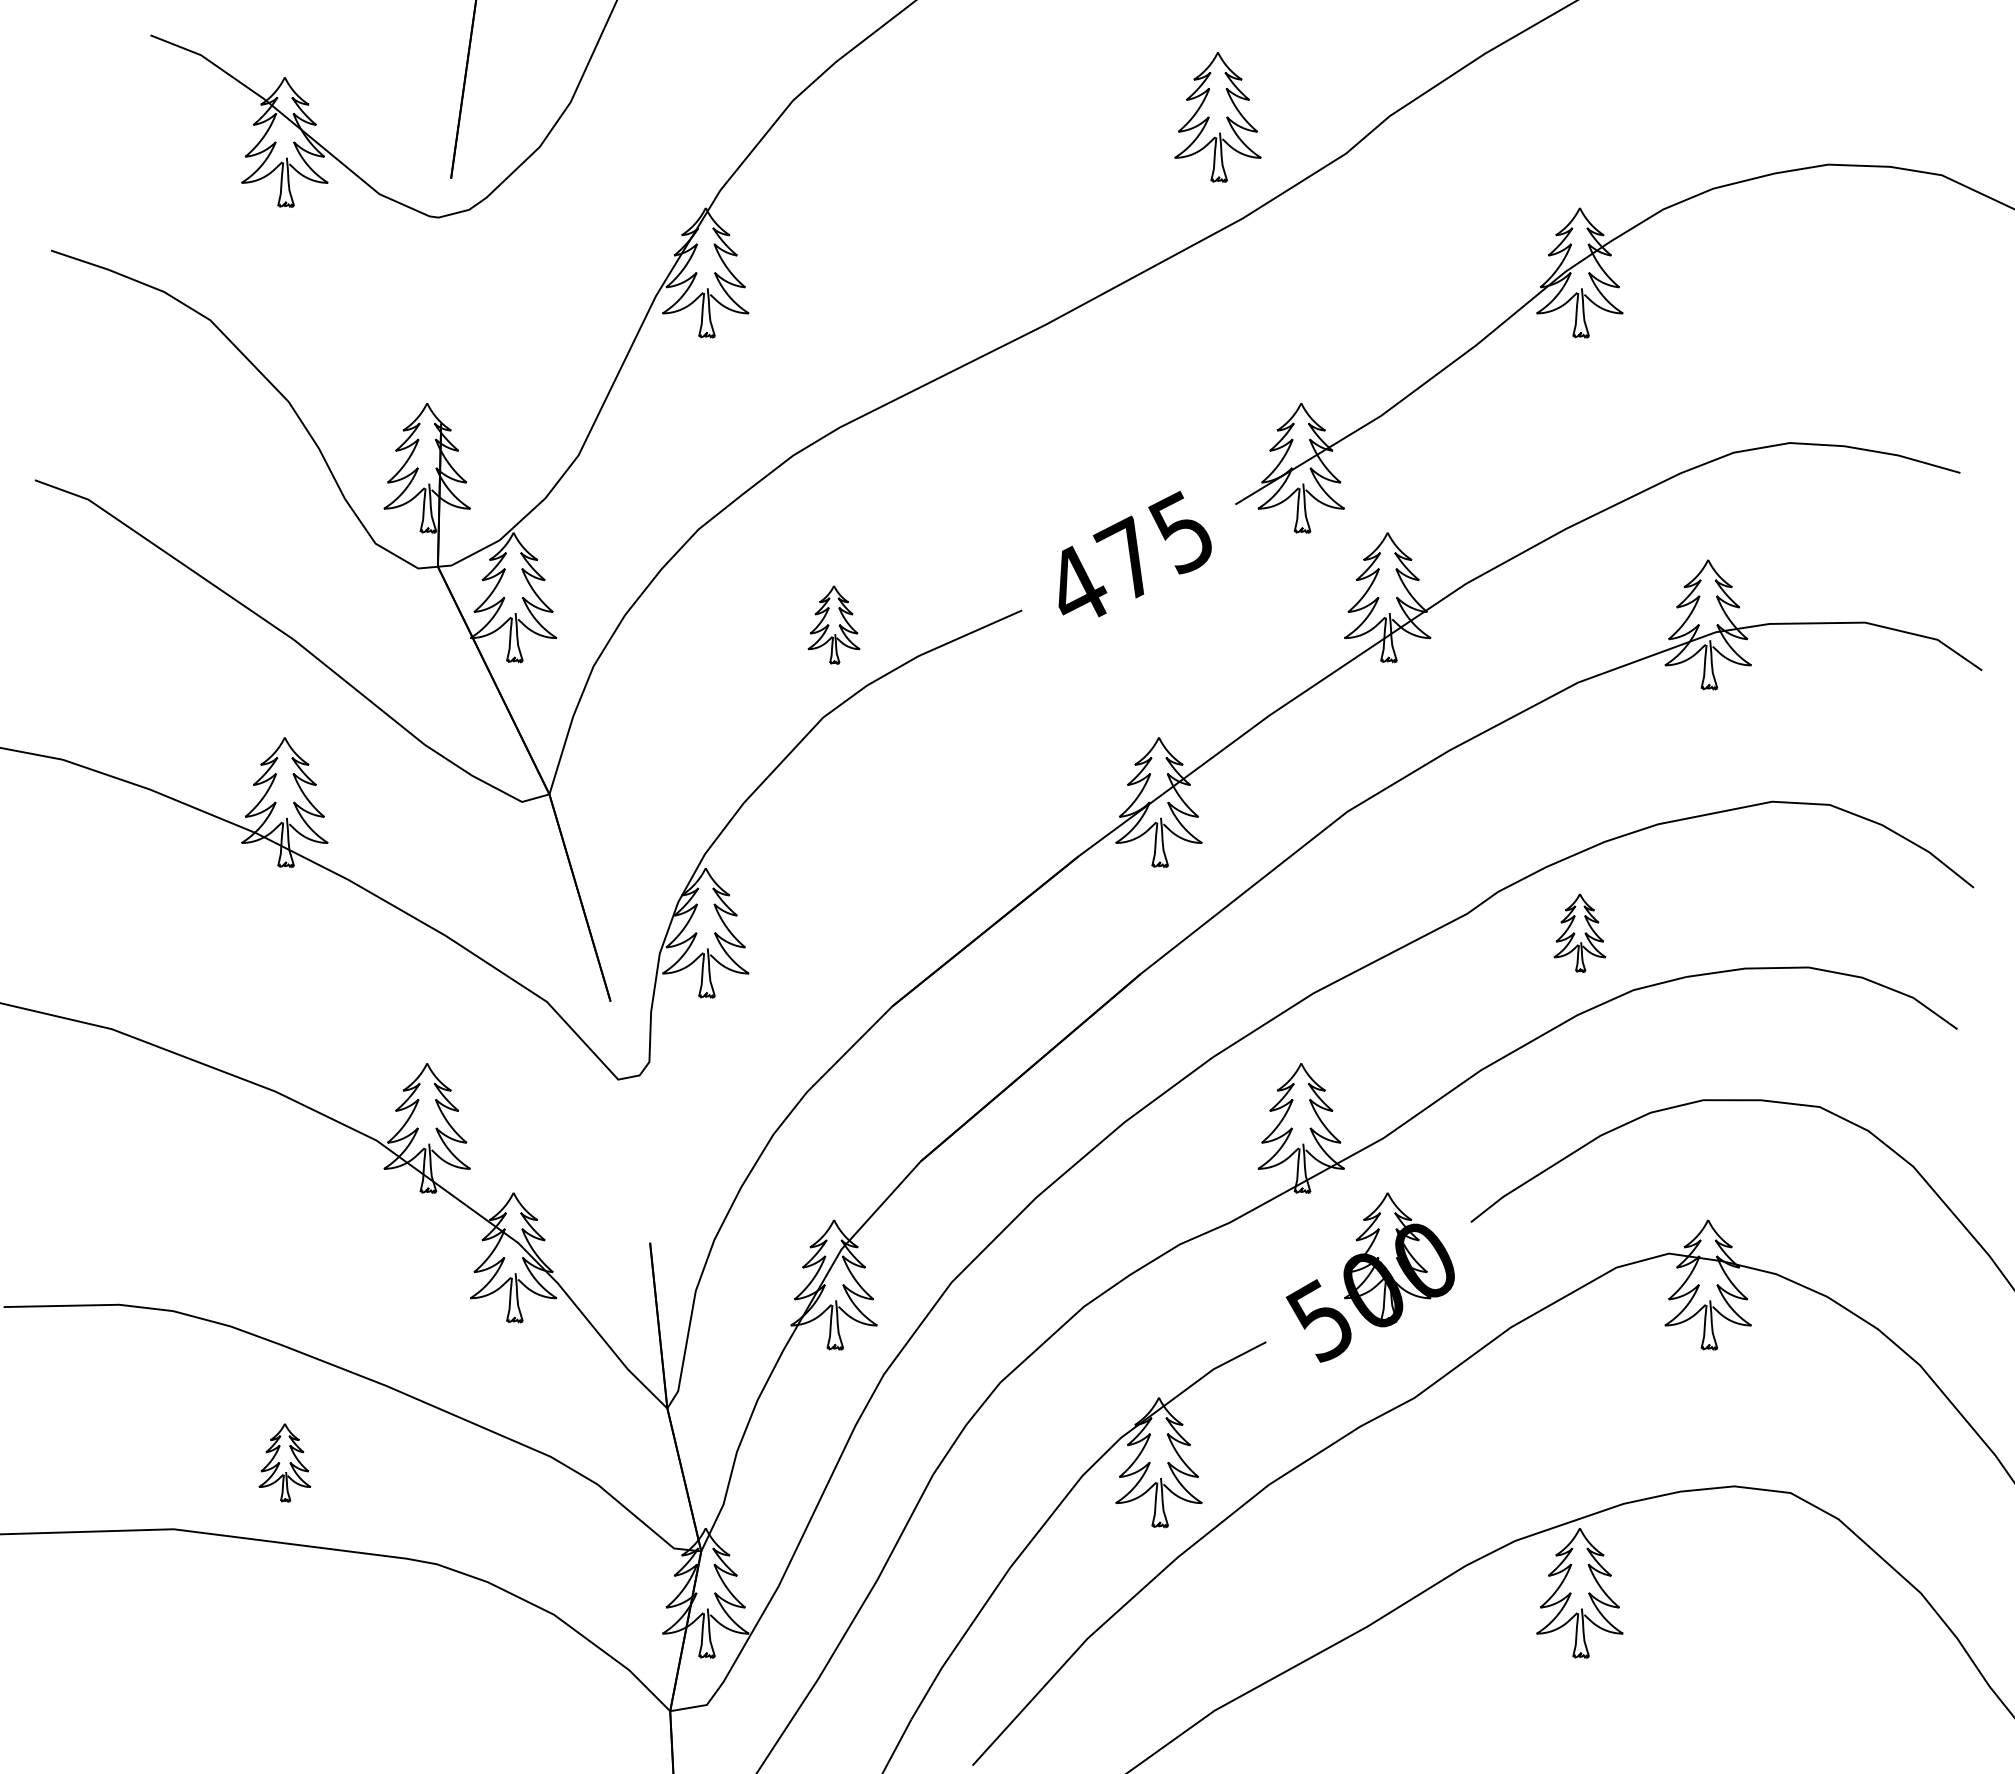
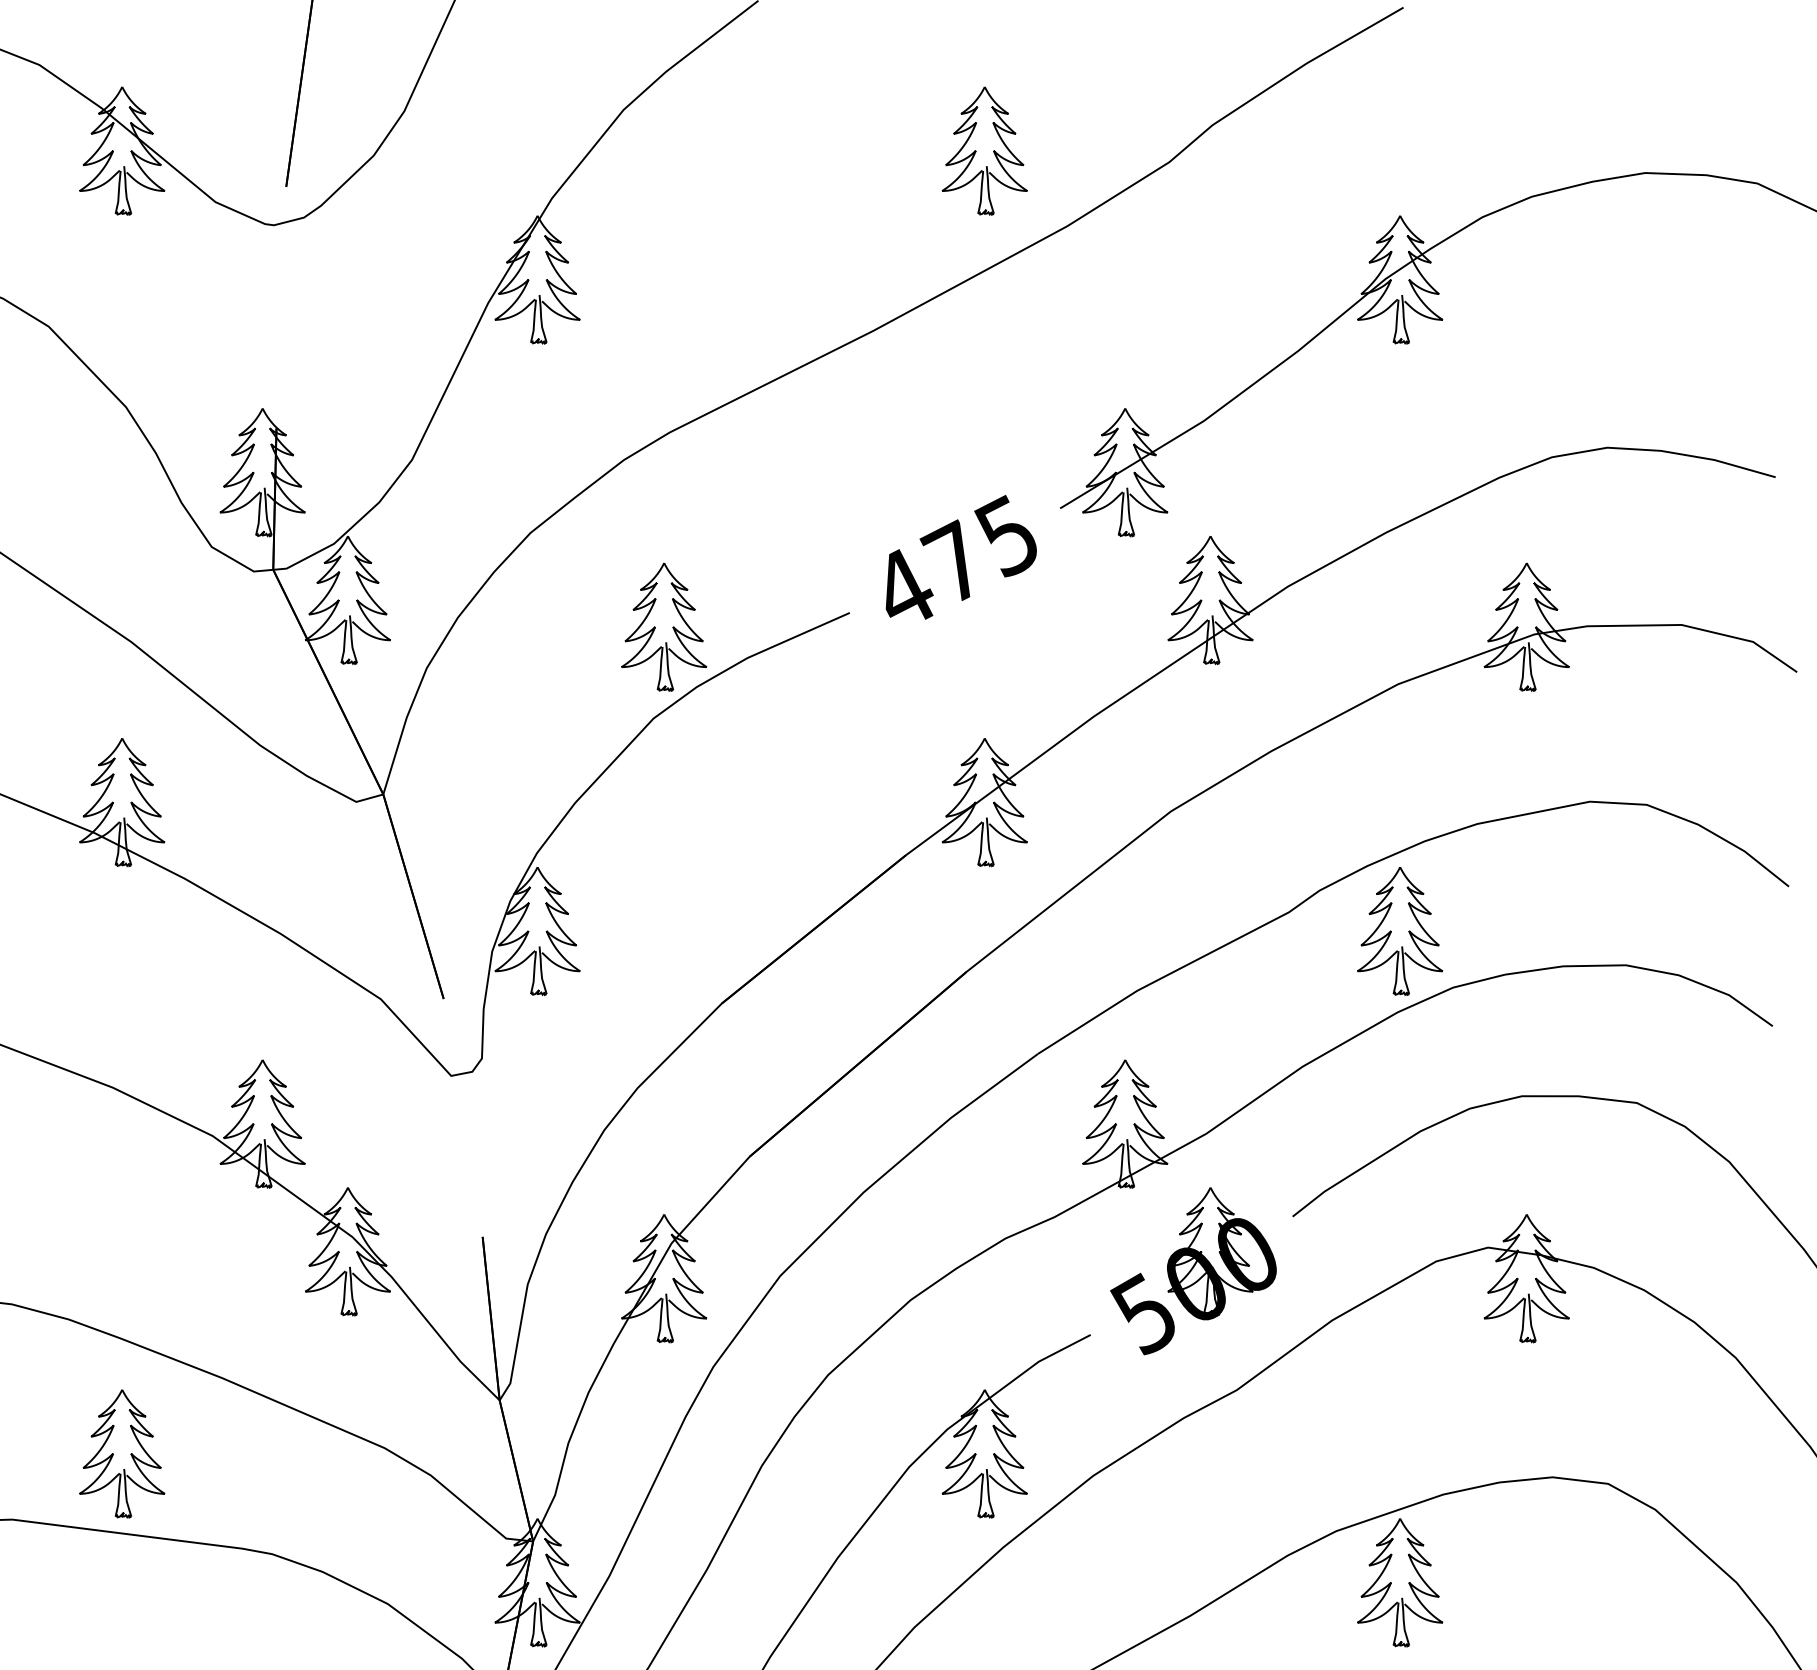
part: (1217, 117) -> (984, 151), moved
part: (833, 624) -> (663, 626), size x1.67
part: (1579, 932) -> (1399, 930), size x1.67
part: (284, 1462) -> (121, 1453), size x1.67

